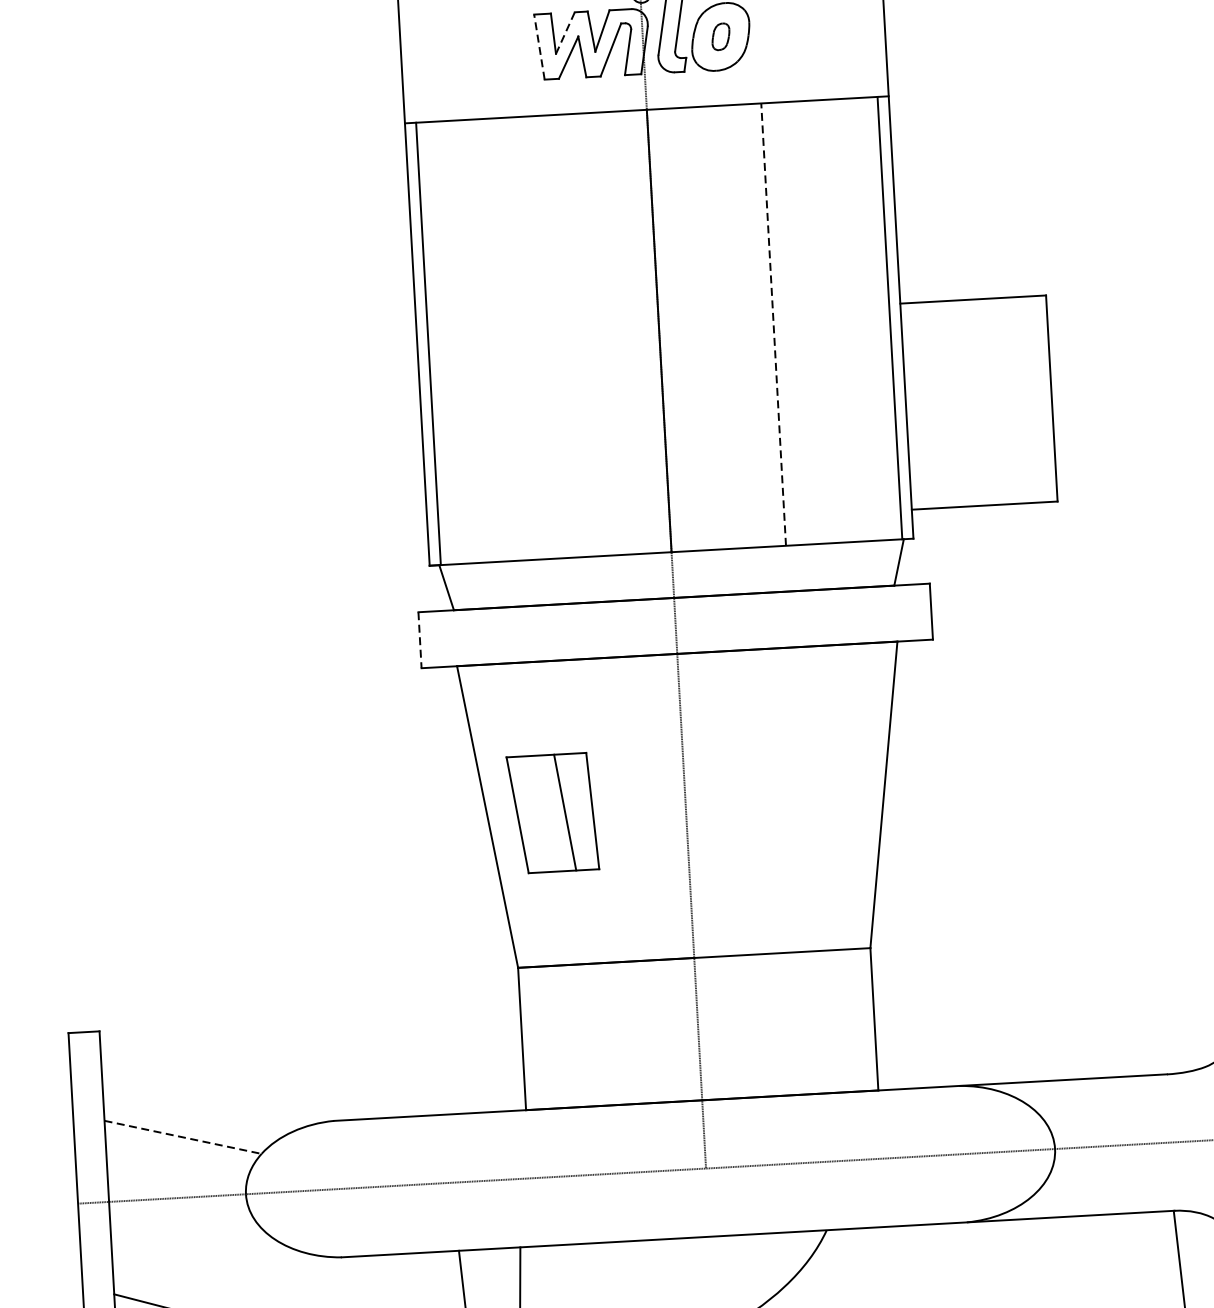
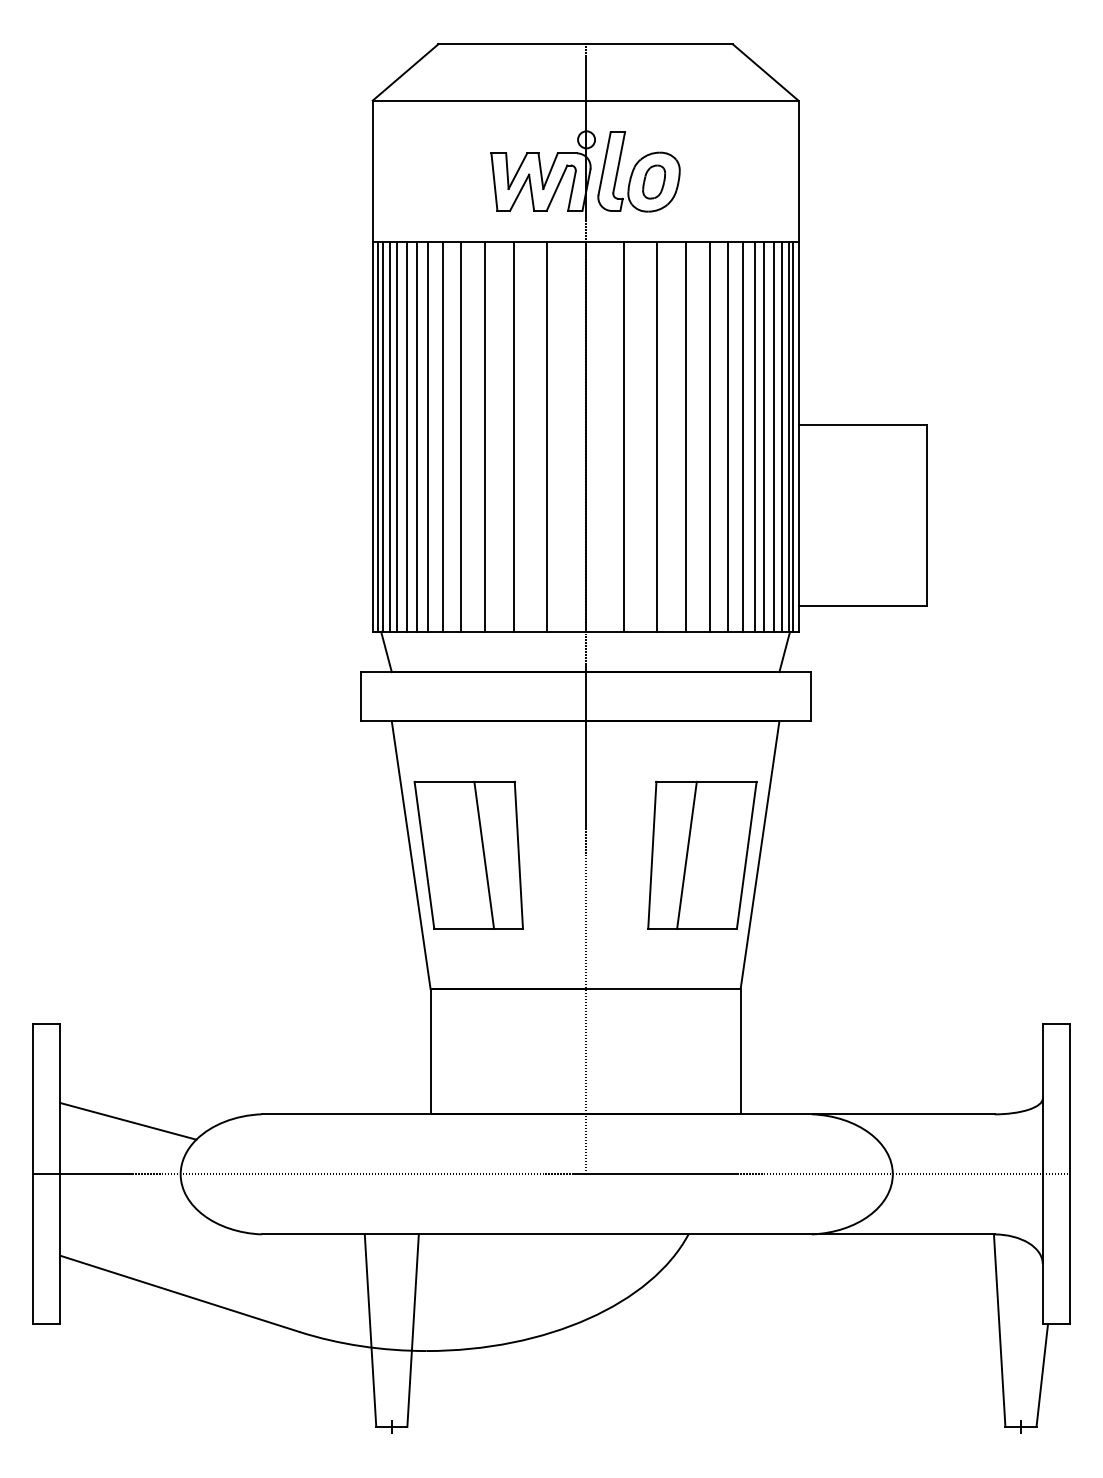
line: (566, 32) -> (518, 170), dashed -> solid
part: (721, 36) -> (654, 181), size x1.43
line: (539, 47) -> (494, 182), dashed -> solid
line: (881, 317) -> (781, 436), added
line: (895, 317) -> (793, 436), added
line: (862, 318) -> (764, 436), added
line: (873, 318) -> (774, 436), added
line: (851, 319) -> (754, 436), added
line: (837, 320) -> (742, 436), added
line: (820, 321) -> (727, 436), added
line: (799, 322) -> (709, 436), added
line: (773, 324) -> (686, 437), dashed -> solid
line: (740, 325) -> (657, 436), added
line: (703, 327) -> (624, 436), added
line: (614, 332) -> (546, 436), added
line: (577, 334) -> (513, 436), added
line: (544, 336) -> (484, 436), added
line: (518, 338) -> (461, 436), added
line: (497, 339) -> (443, 436), added
line: (467, 340) -> (416, 436), added
line: (480, 340) -> (428, 436), added
line: (456, 341) -> (407, 436), added
line: (436, 342) -> (389, 436), added
line: (444, 342) -> (396, 436), added
line: (423, 343) -> (378, 436), added
line: (419, 639) -> (360, 696), dashed -> solid
part: (818, 797) -> (702, 854), added
part: (552, 812) -> (468, 854), size x1.43
line: (183, 1137) -> (128, 1121), dashed -> solid

